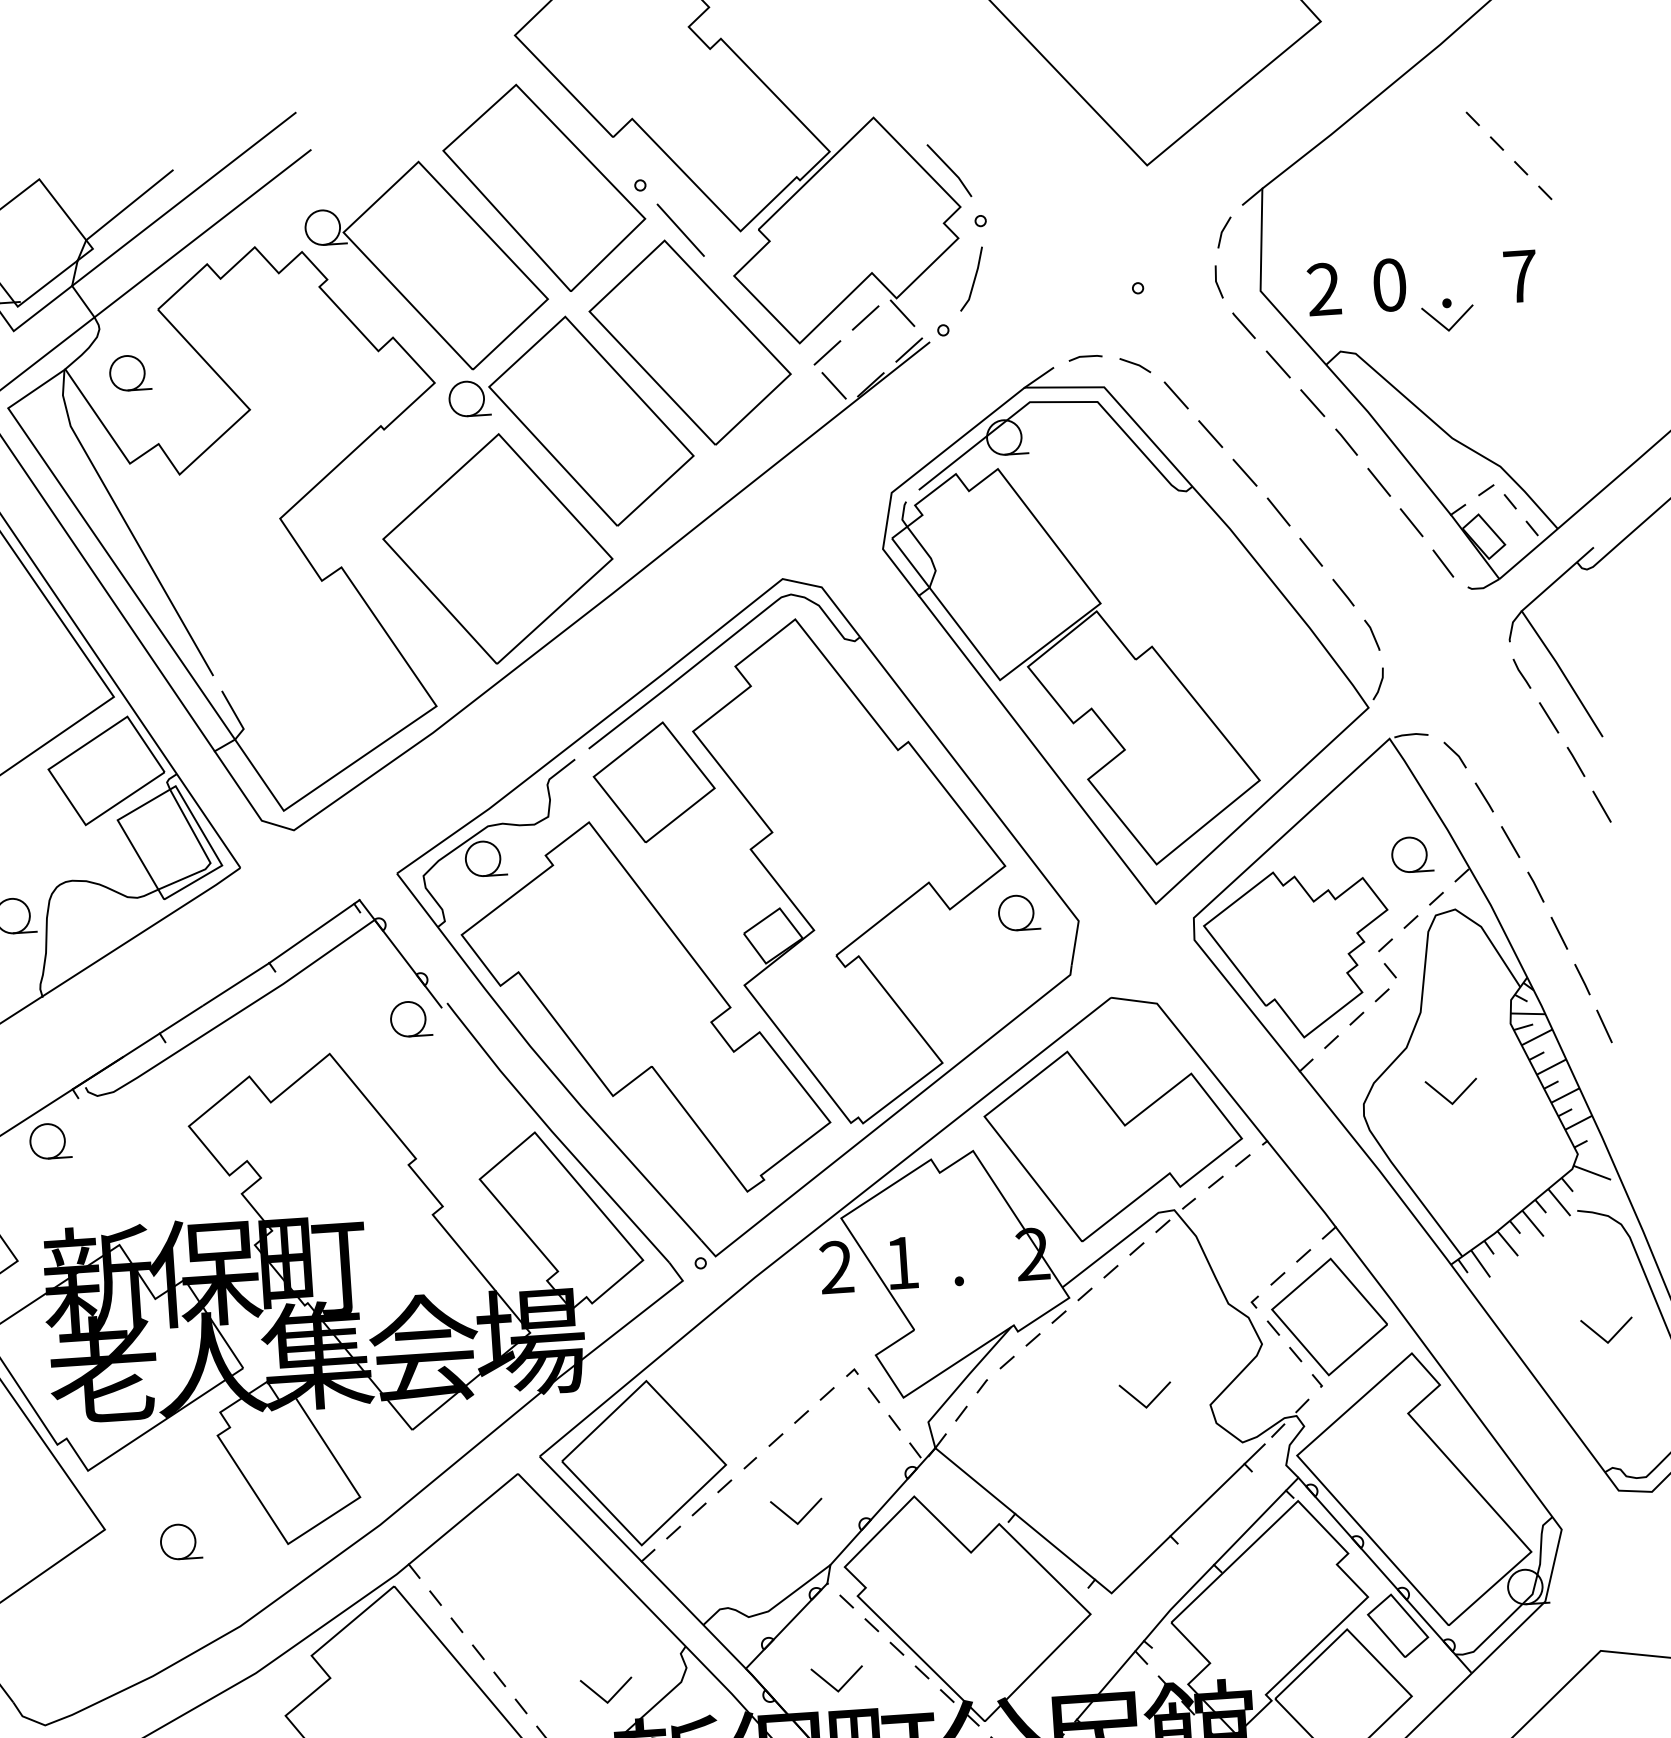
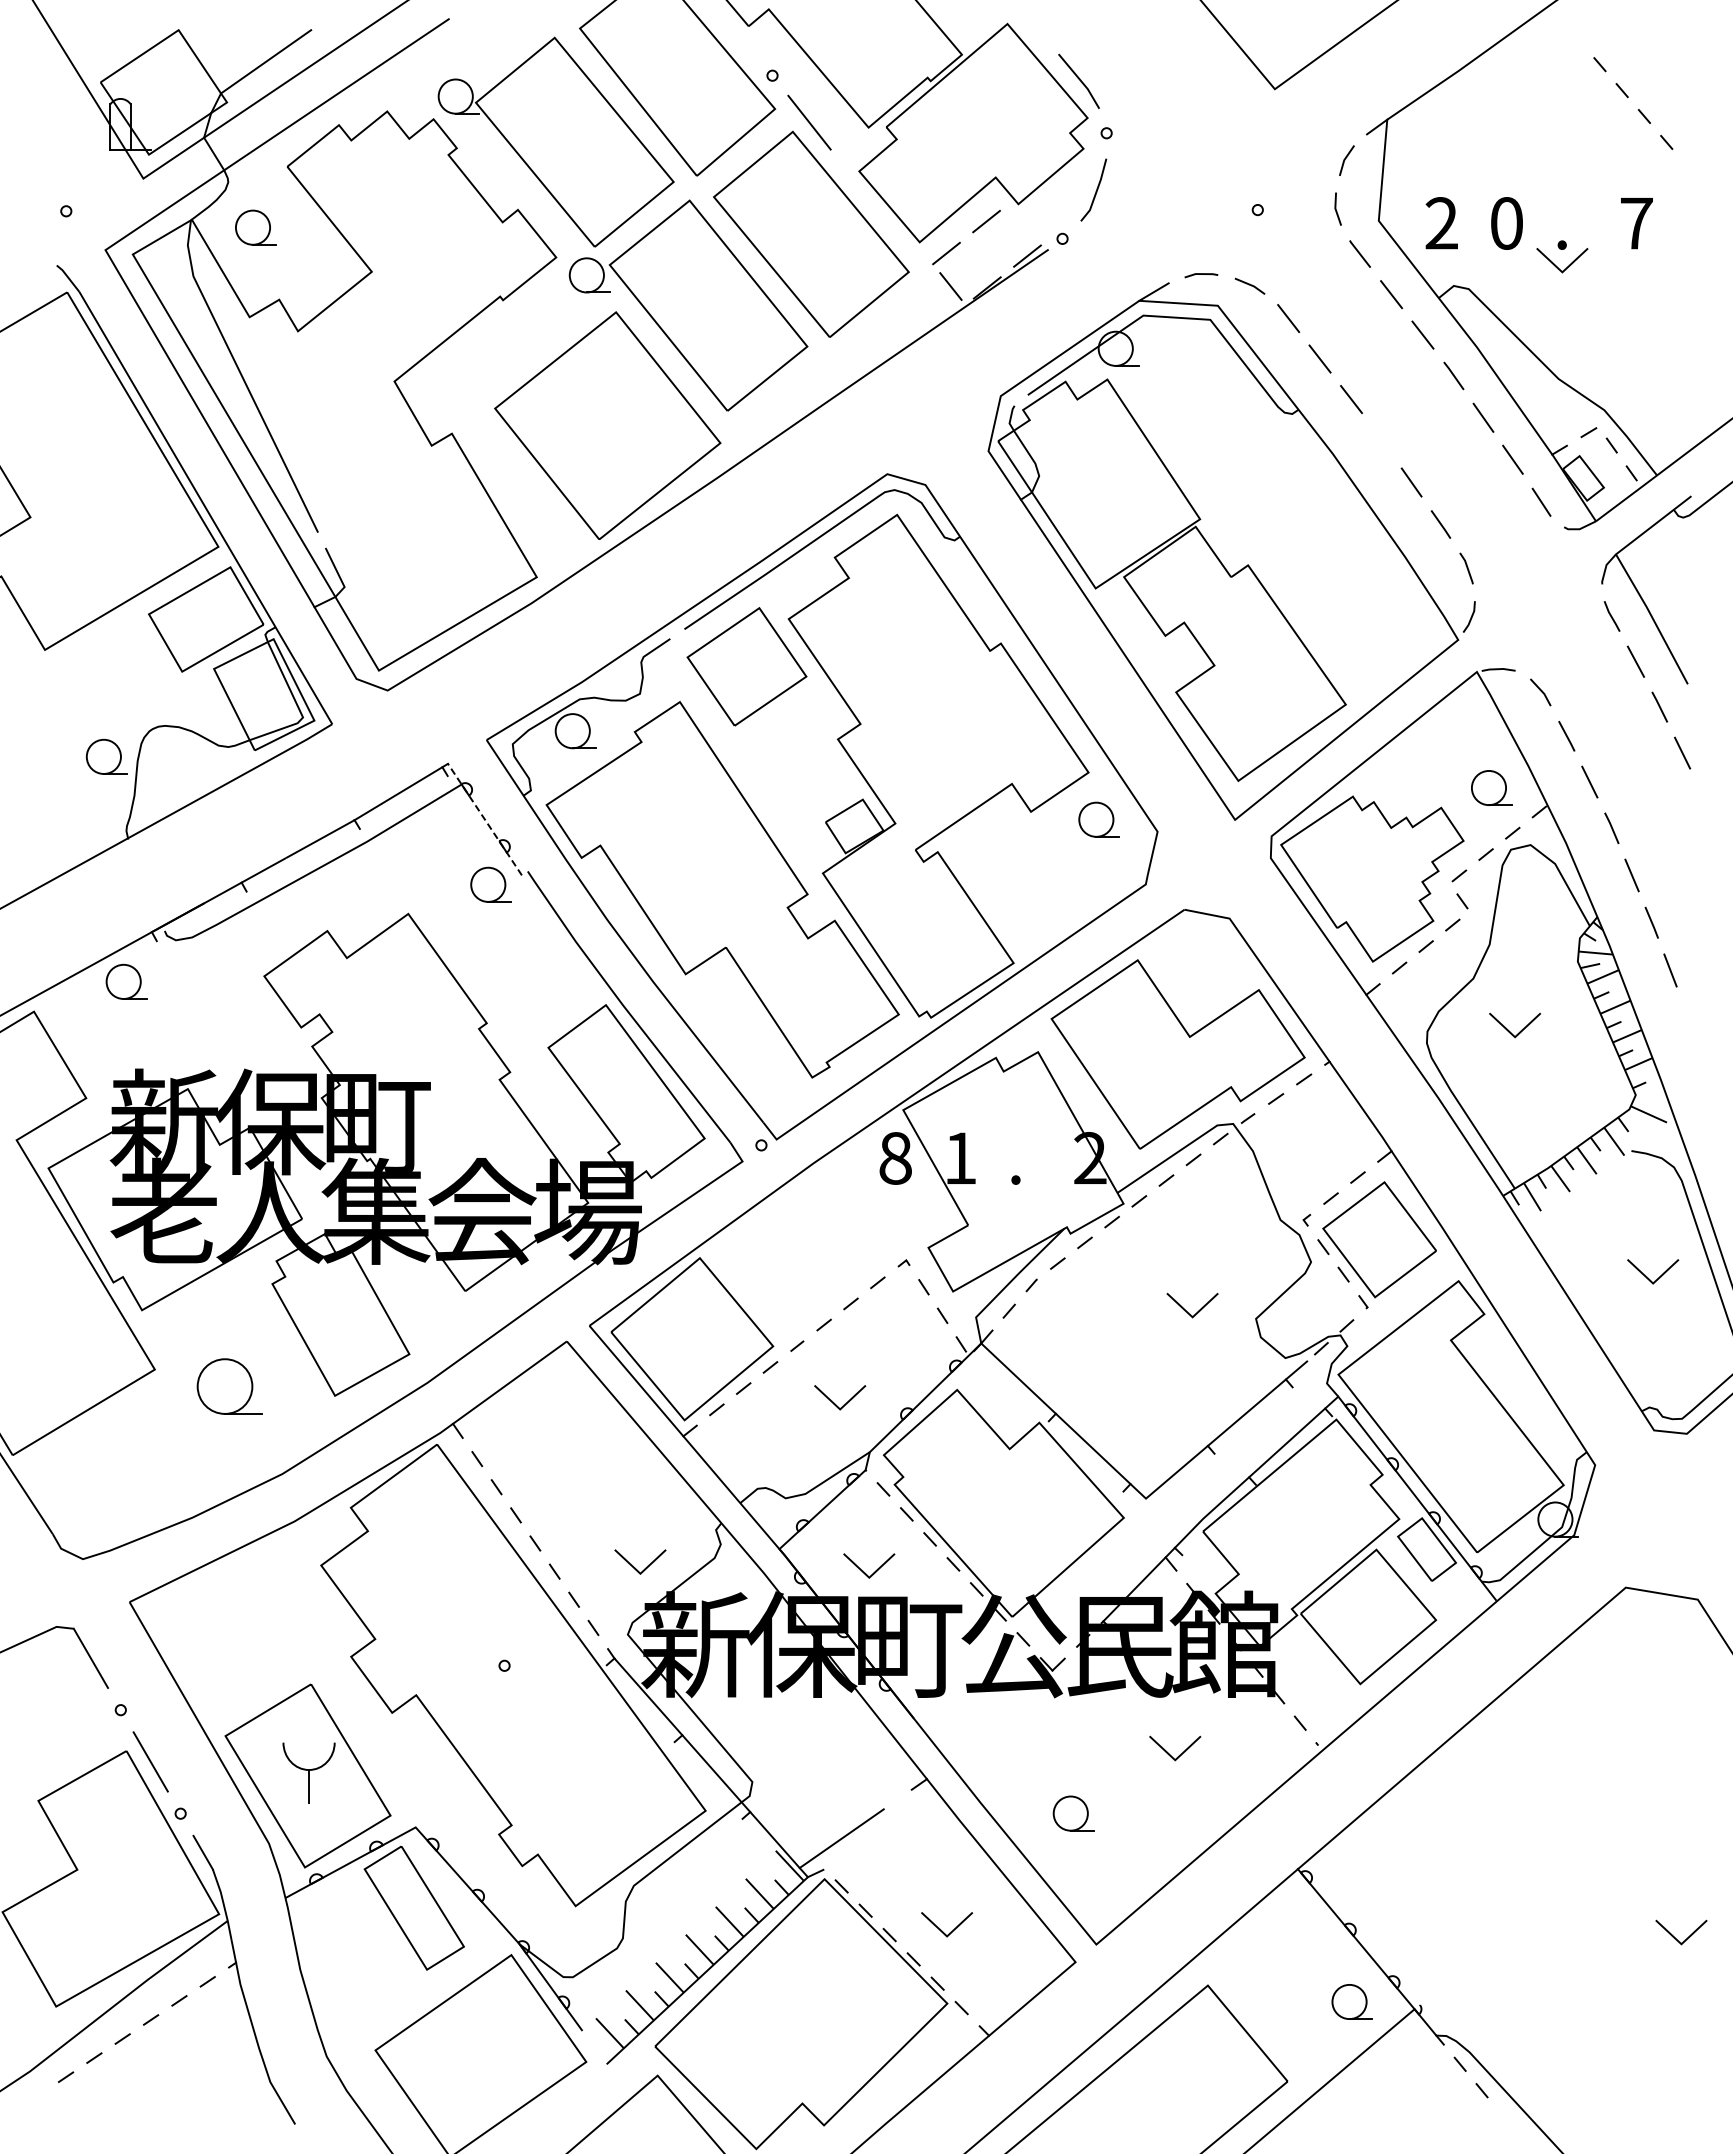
line: (902, 313) -> (1023, 219), removed
line: (1279, 511) -> (1382, 440), removed
line: (400, 953) -> (484, 819), solid -> dashed
text: (836, 1267) -> (895, 1158), 2 -> 8
part: (180, 1541) -> (228, 1386), size x1.6

